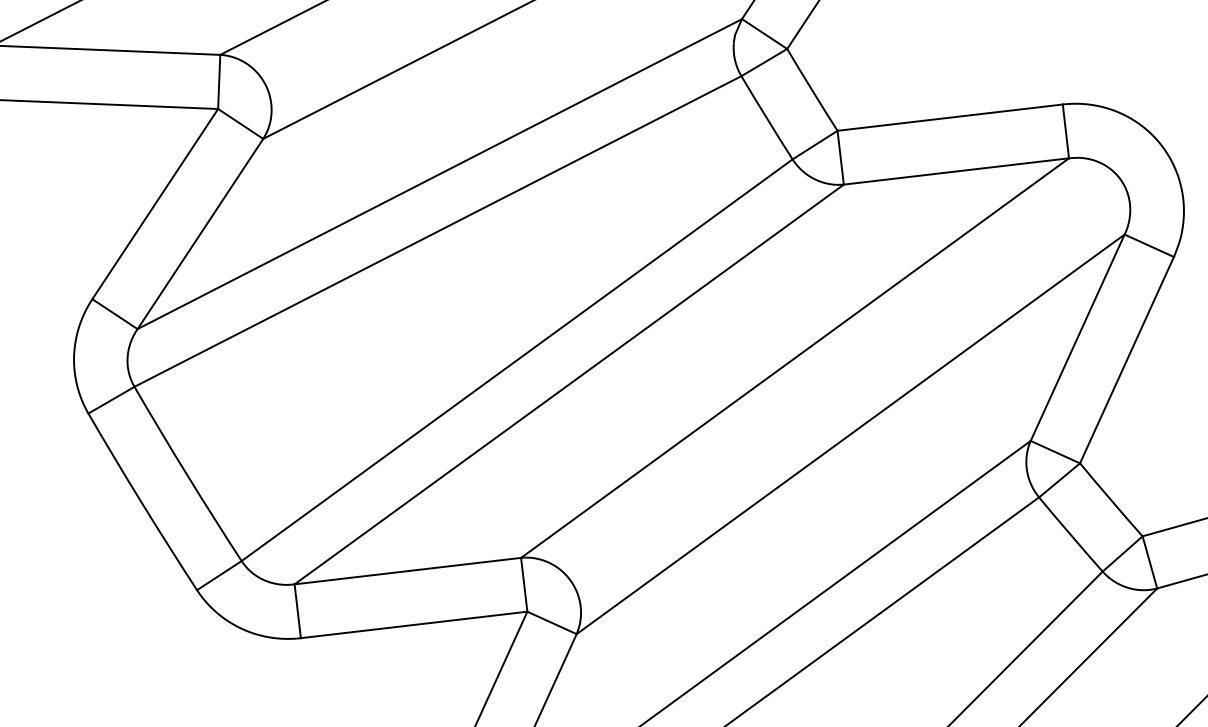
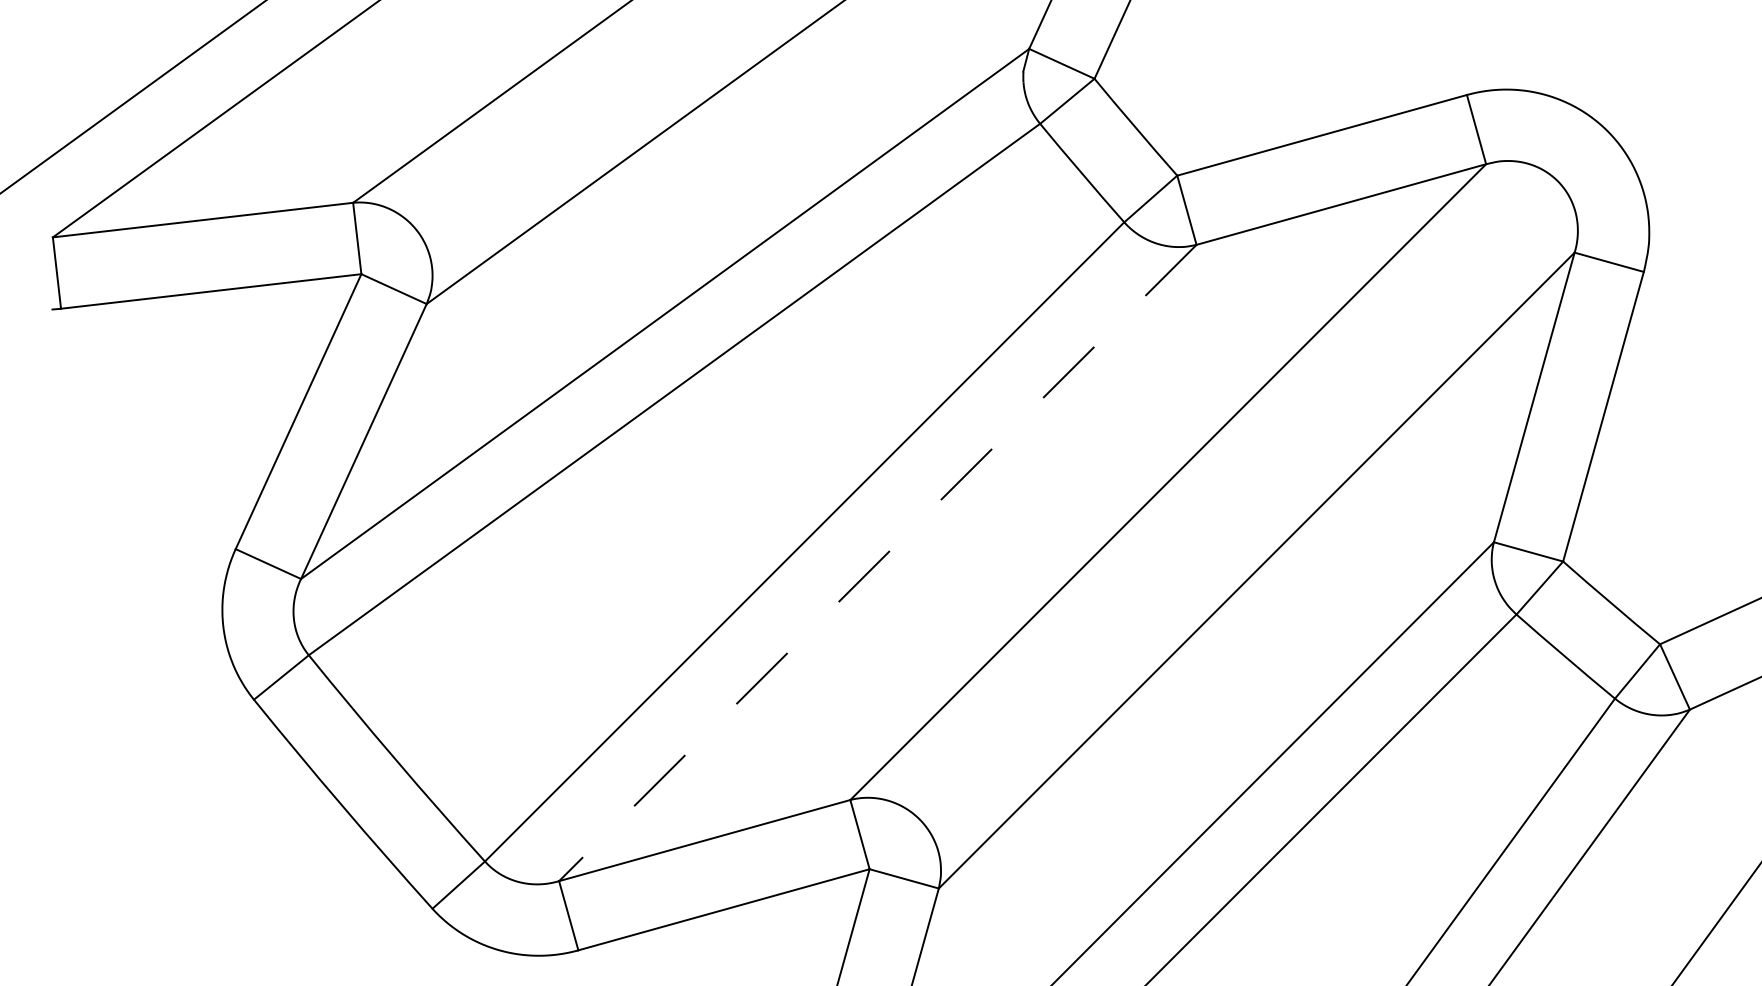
line: (568, 384) -> (877, 563), solid -> dashed

